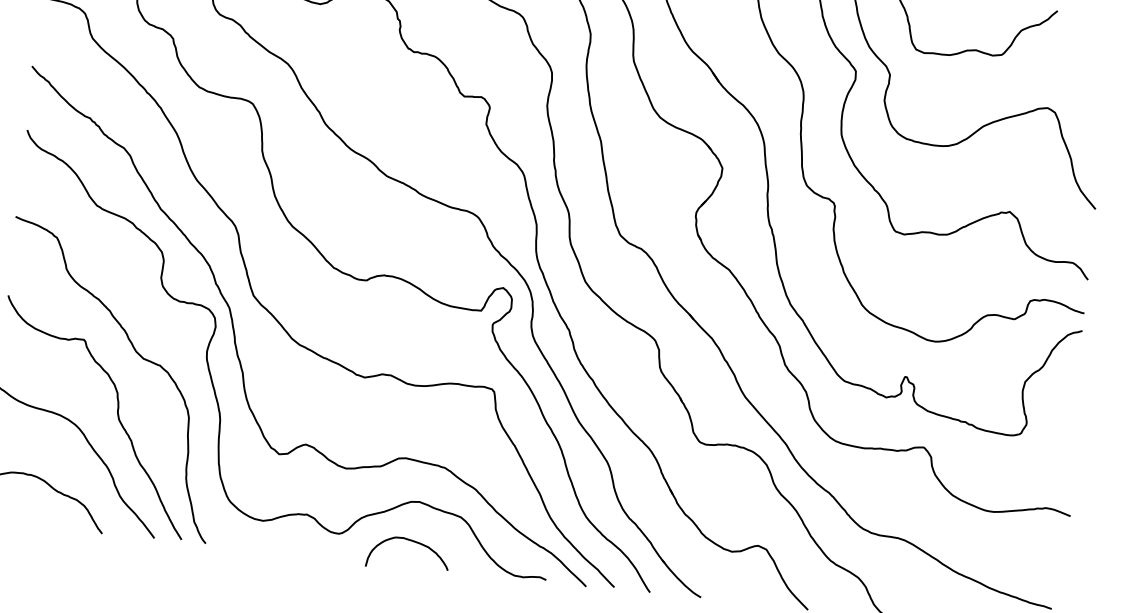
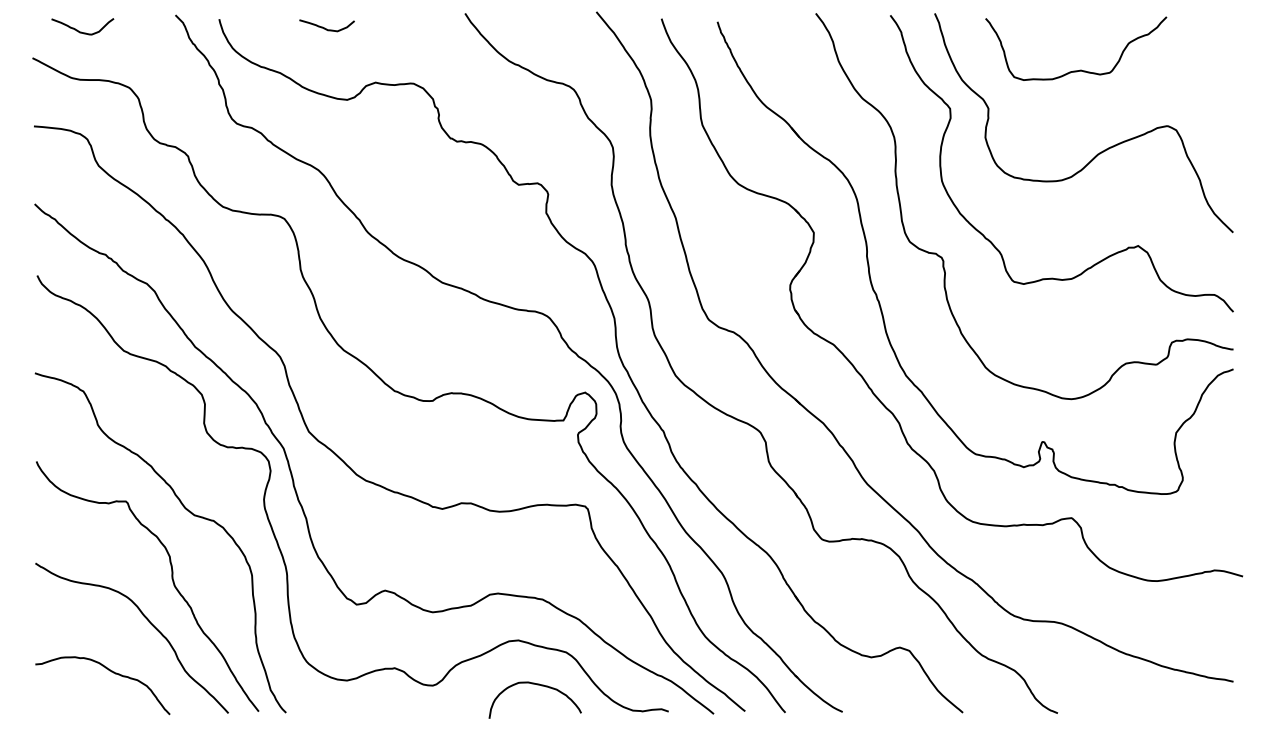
curve: (411, 541) -> (537, 685), moved

